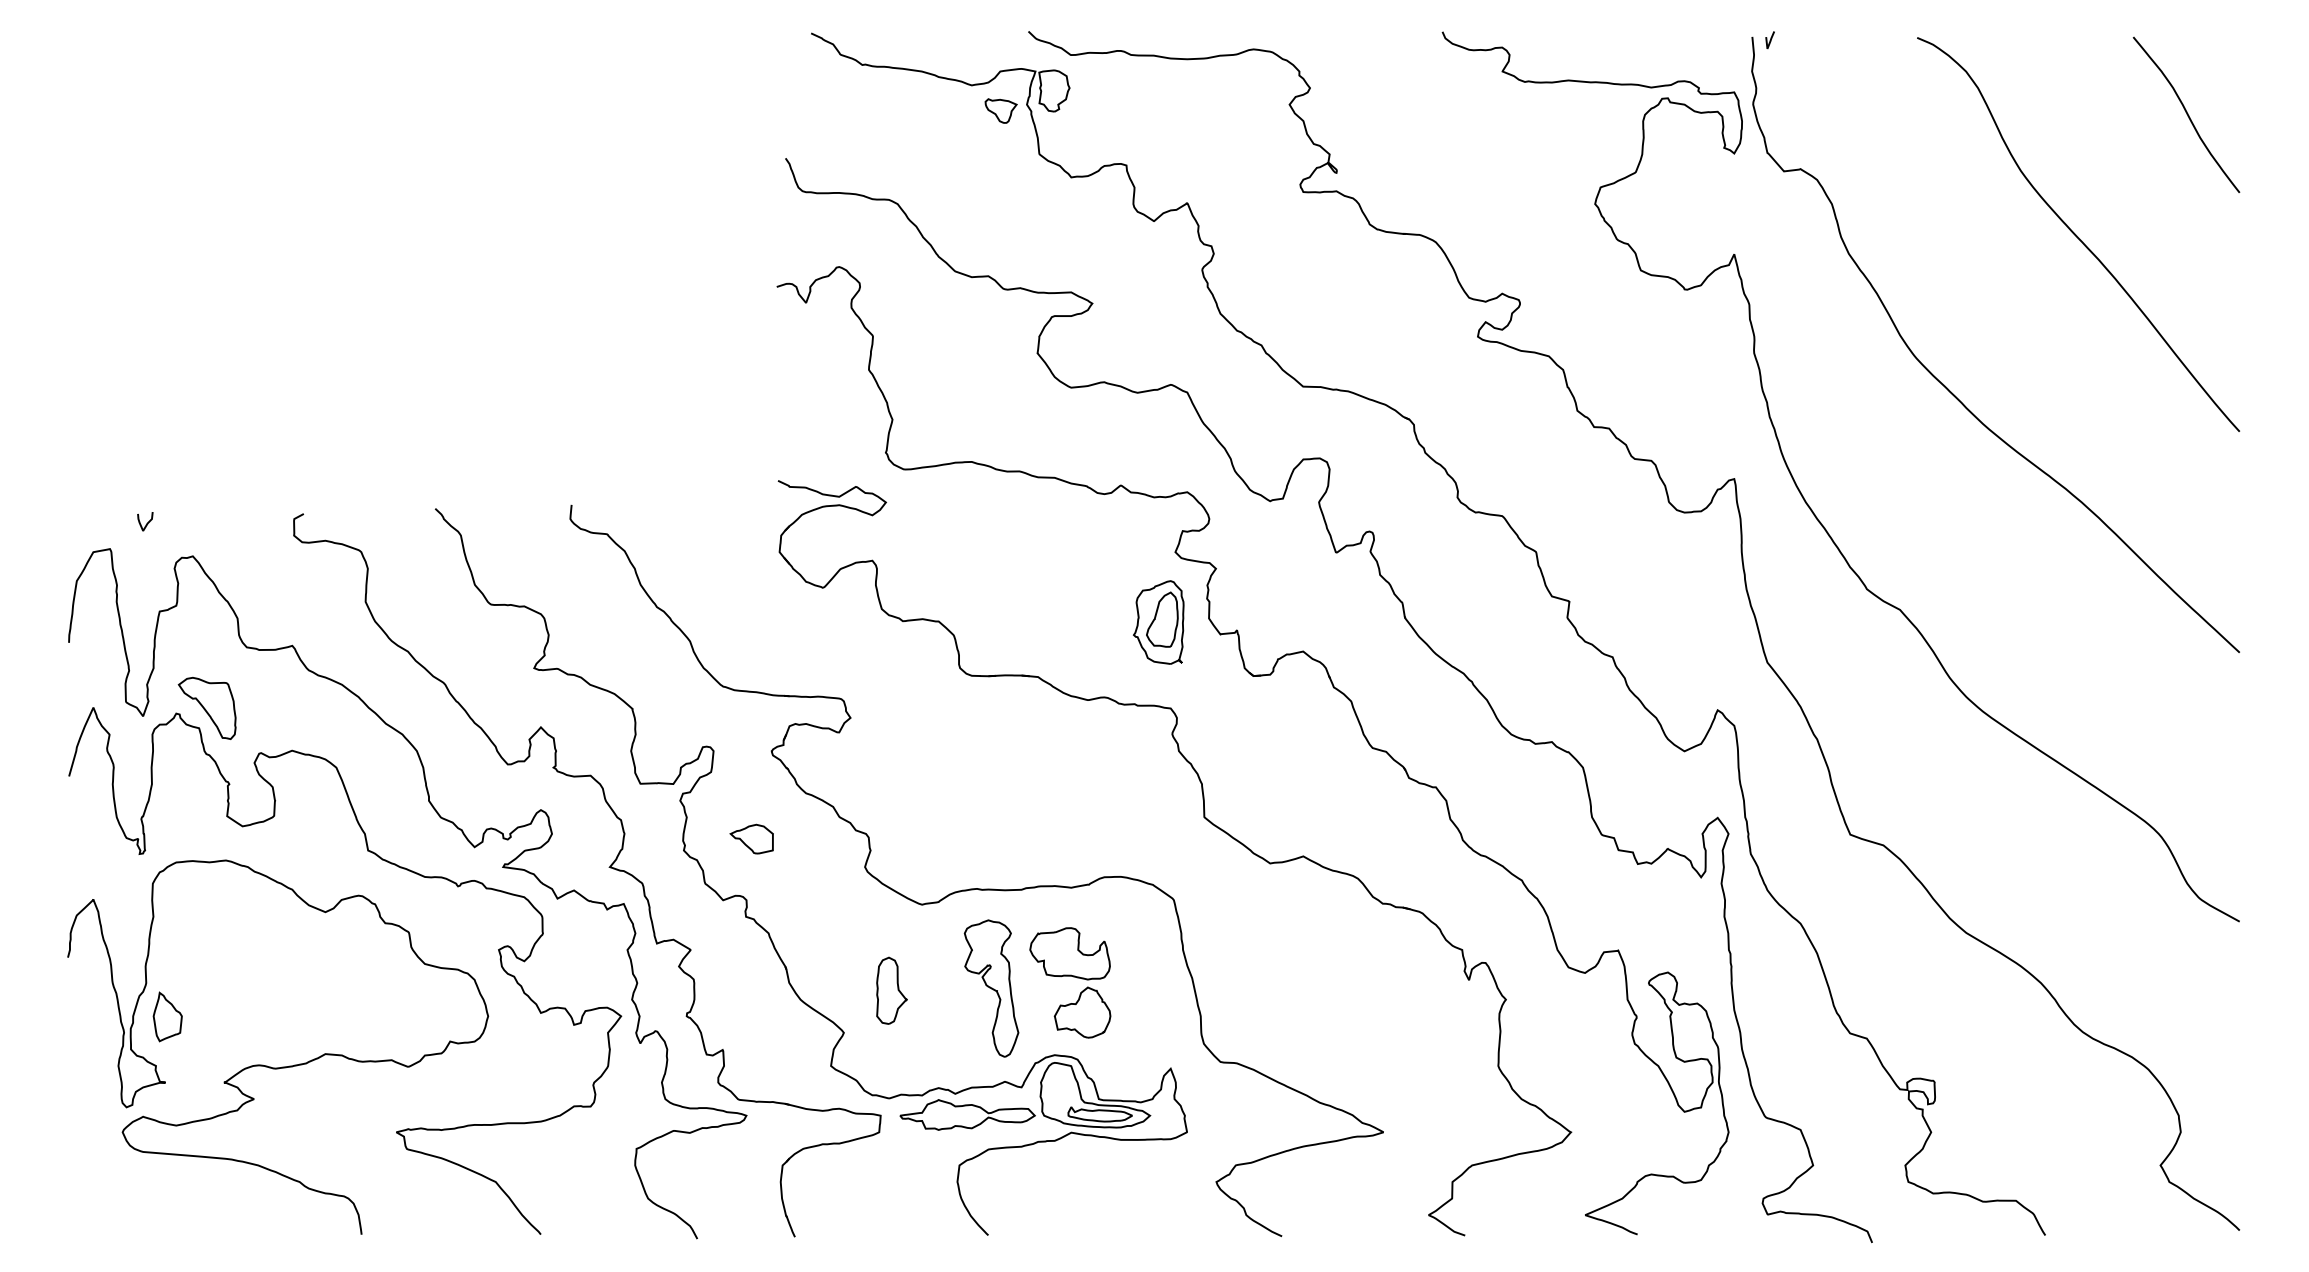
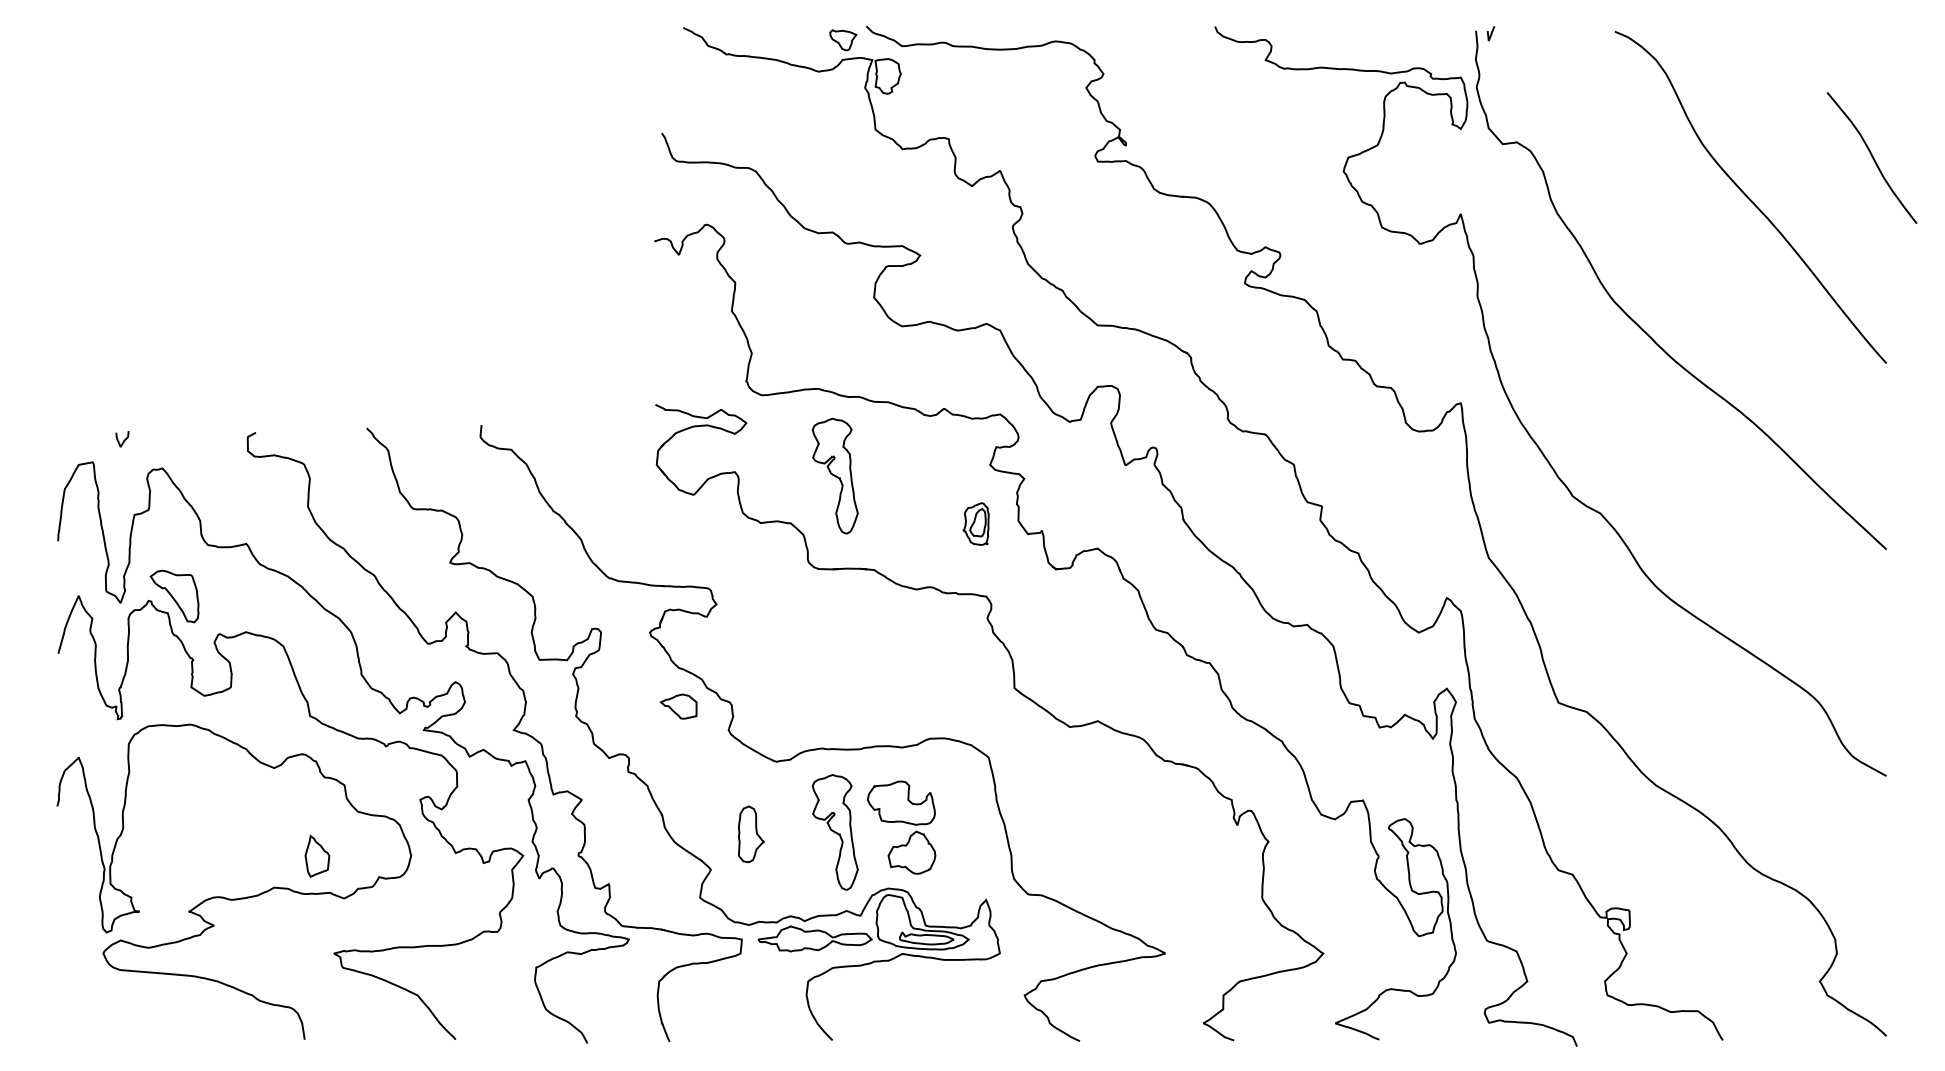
part: (1000, 110) -> (842, 39), moved
curve: (2186, 114) -> (1872, 157), moved
part: (991, 565) -> (835, 476), added
part: (1158, 622) -> (975, 524), size x0.6
part: (751, 838) -> (678, 706), moved
part: (167, 1016) -> (317, 855), moved

